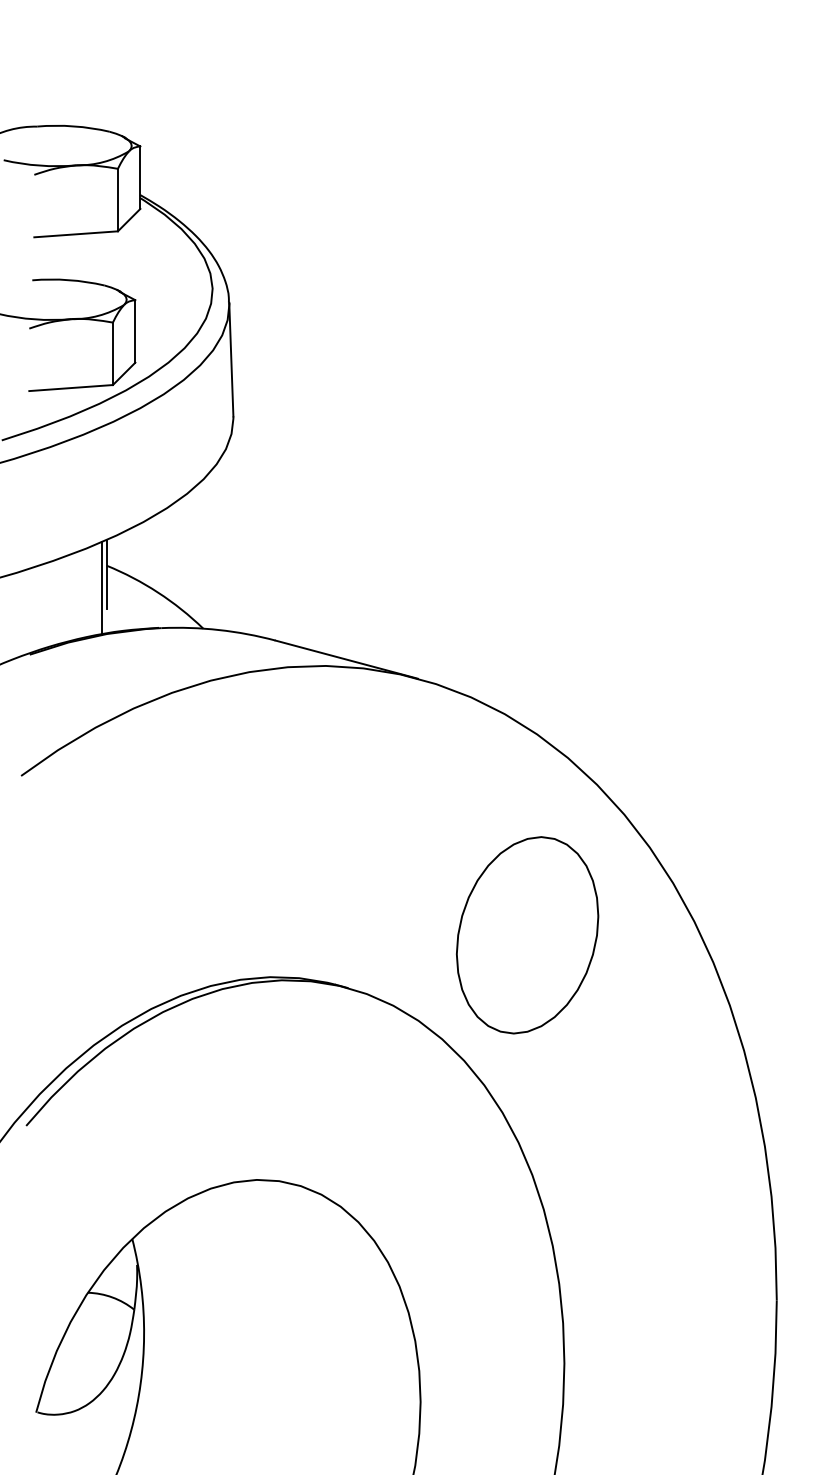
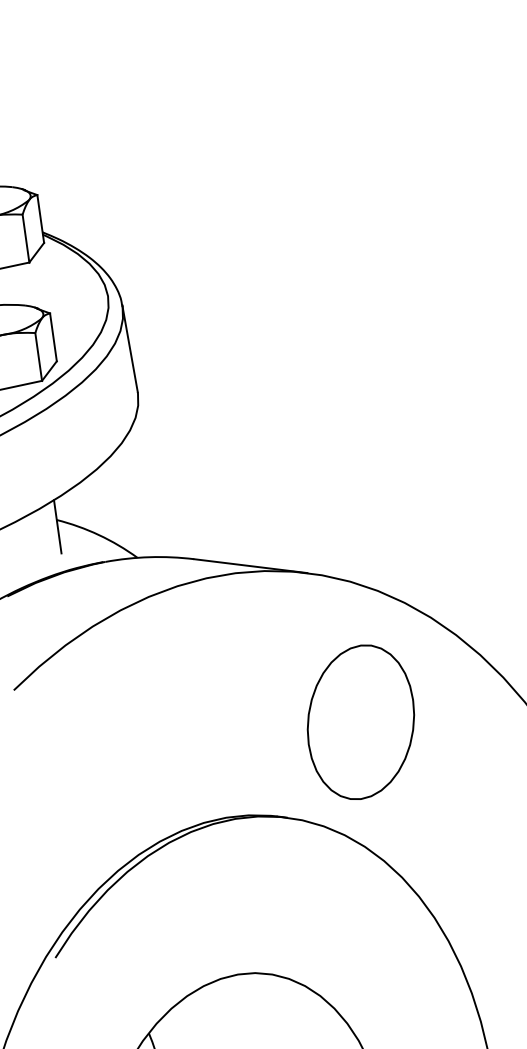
line: (101, 588) -> (55, 538), removed
part: (527, 935) -> (360, 722), moved

